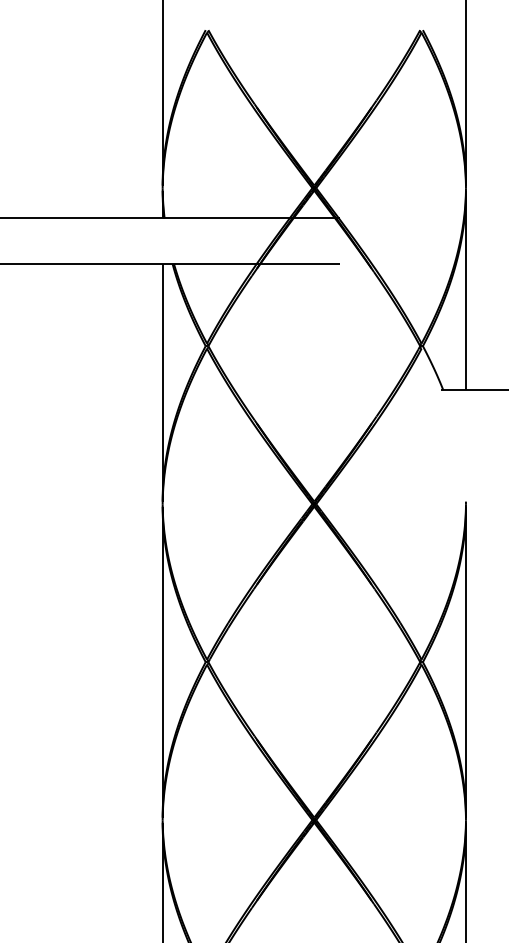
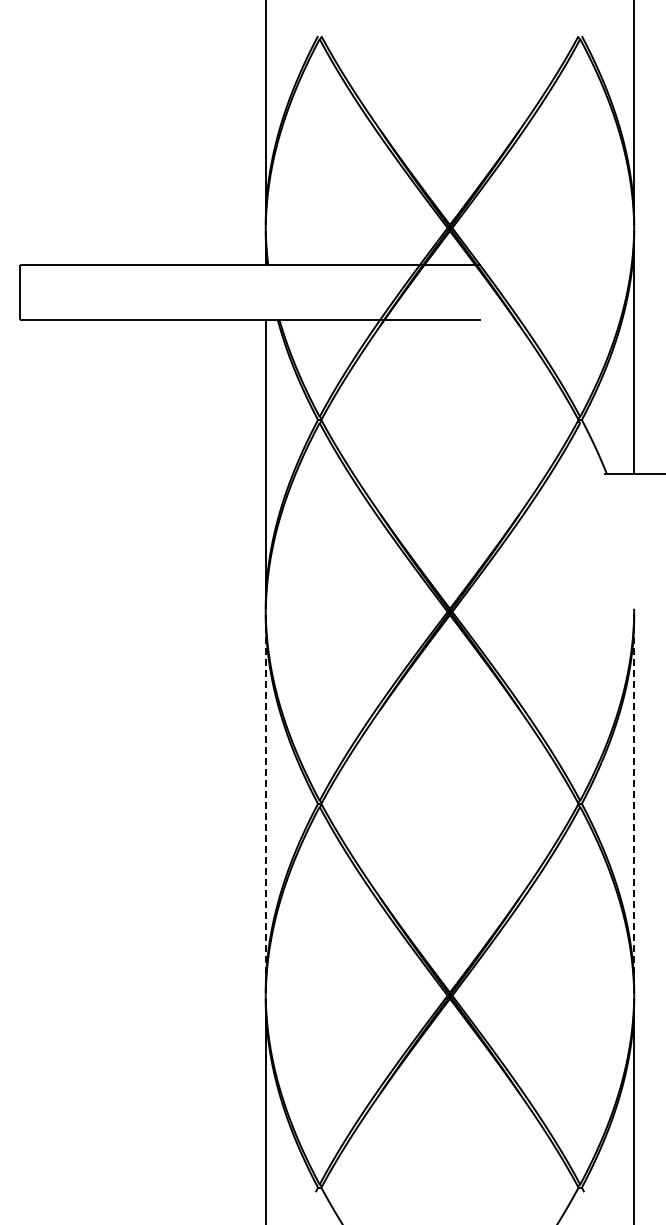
line: (162, 661) -> (265, 803), solid -> dashed
line: (466, 661) -> (634, 803), solid -> dashed

